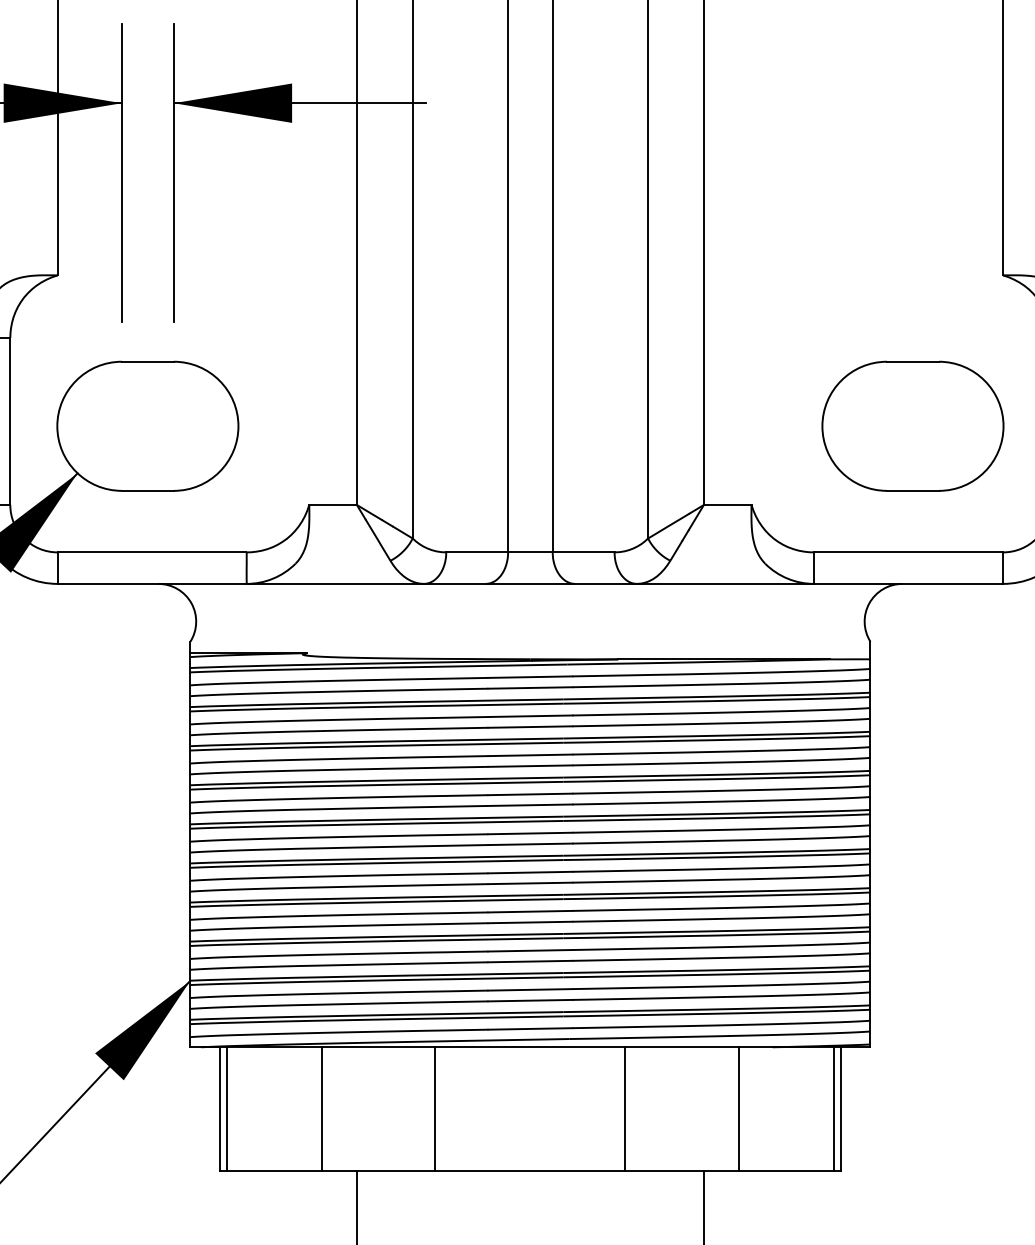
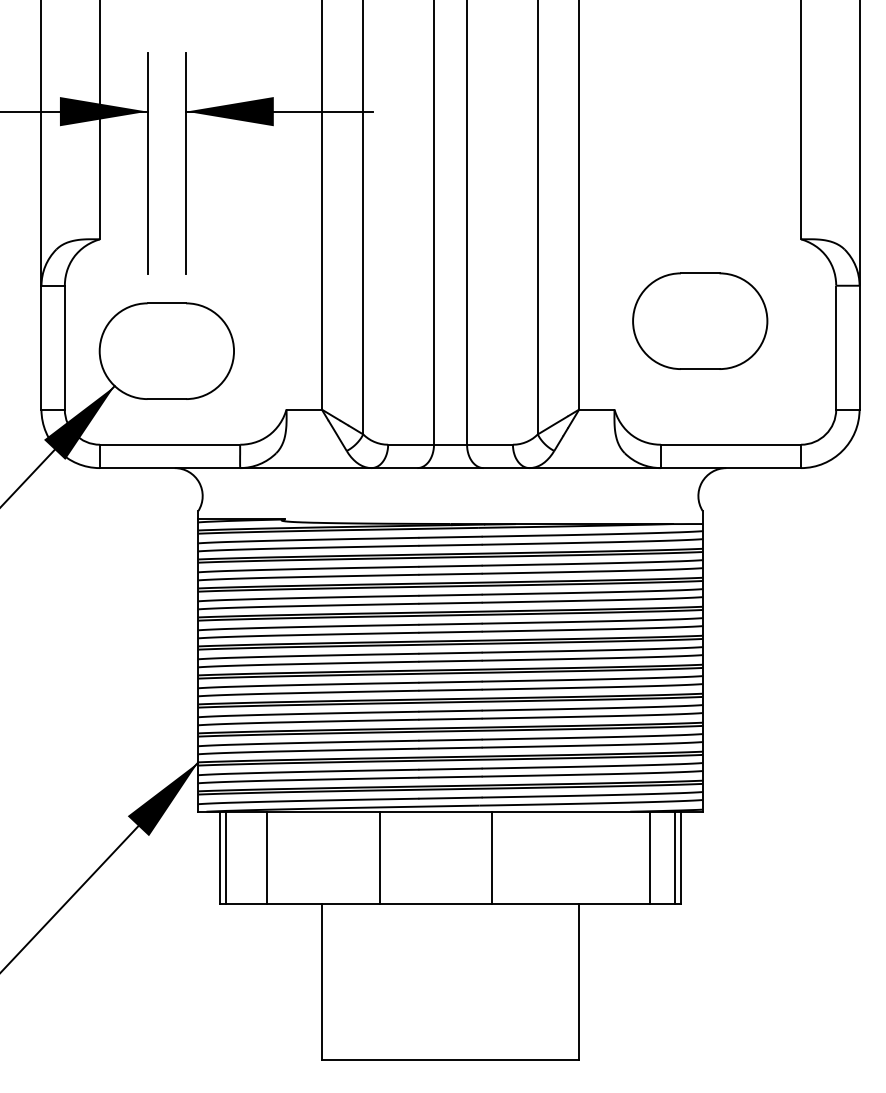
part: (913, 425) -> (700, 320), moved
line: (322, 1108) -> (267, 857), moved
line: (624, 1108) -> (491, 857), moved
line: (738, 1108) -> (649, 857), moved

